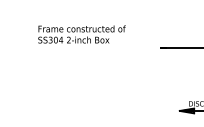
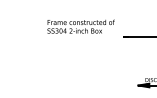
text: (81, 34) -> (80, 26), moved

